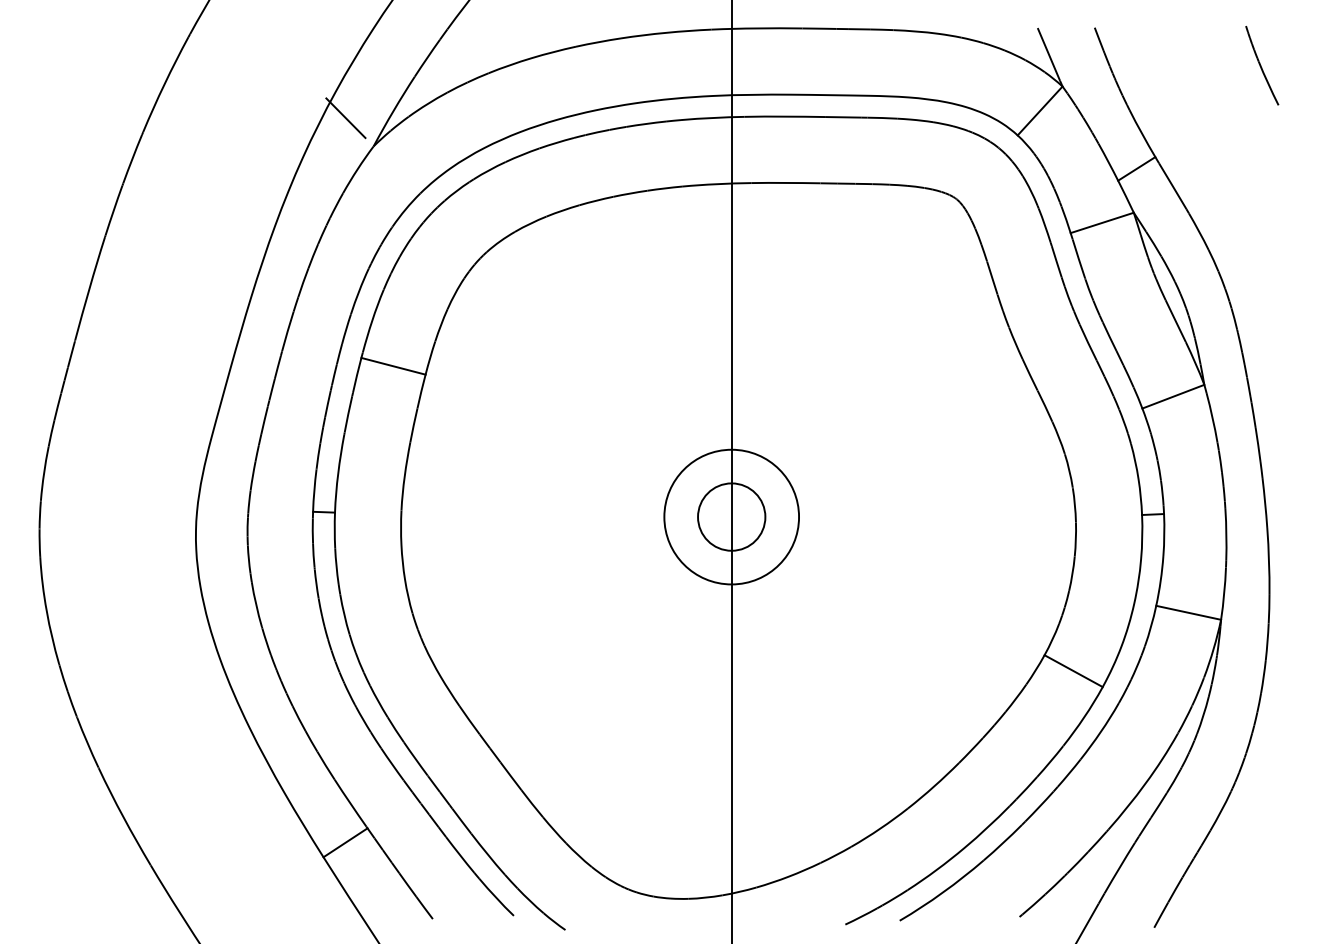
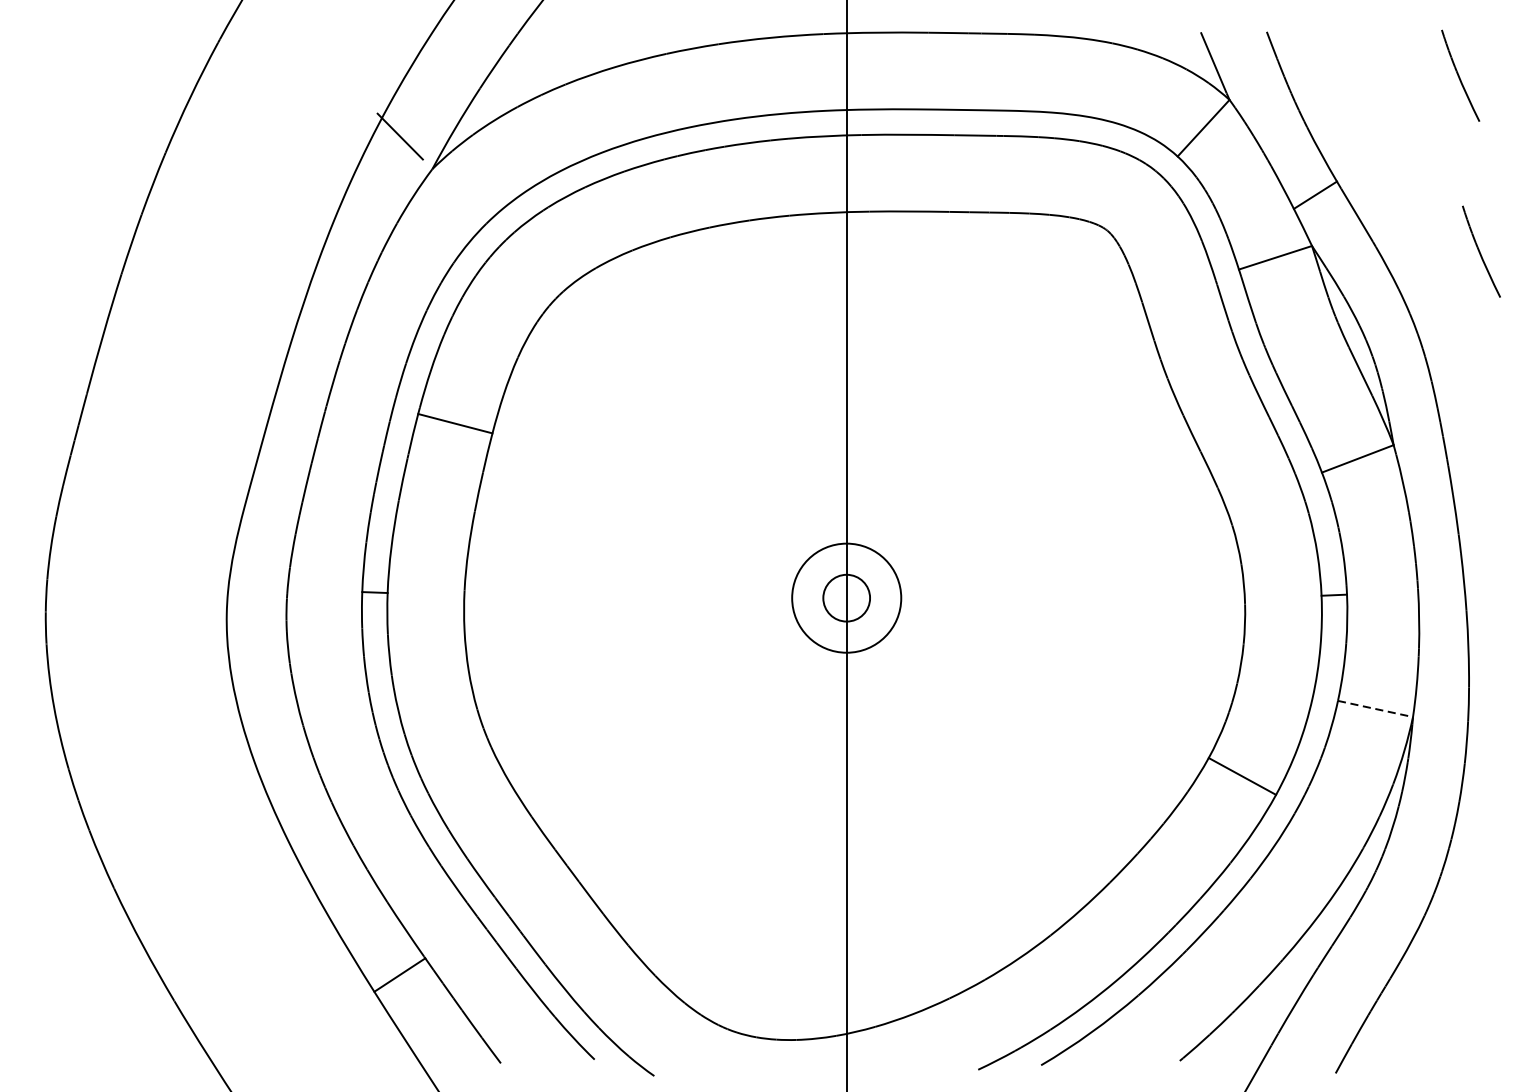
part: (1280, 217) -> (1481, 251), added
circle: (731, 516) -> (846, 597), size x0.6
circle: (731, 516) -> (846, 597), size x0.7
line: (1189, 612) -> (1376, 708), solid -> dashed

